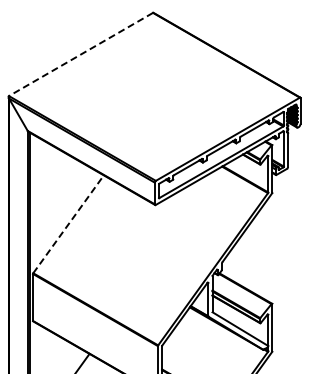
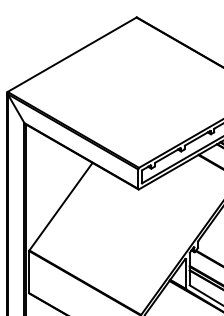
line: (80, 54) -> (71, 54), dashed -> solid
line: (68, 223) -> (60, 205), dashed -> solid

